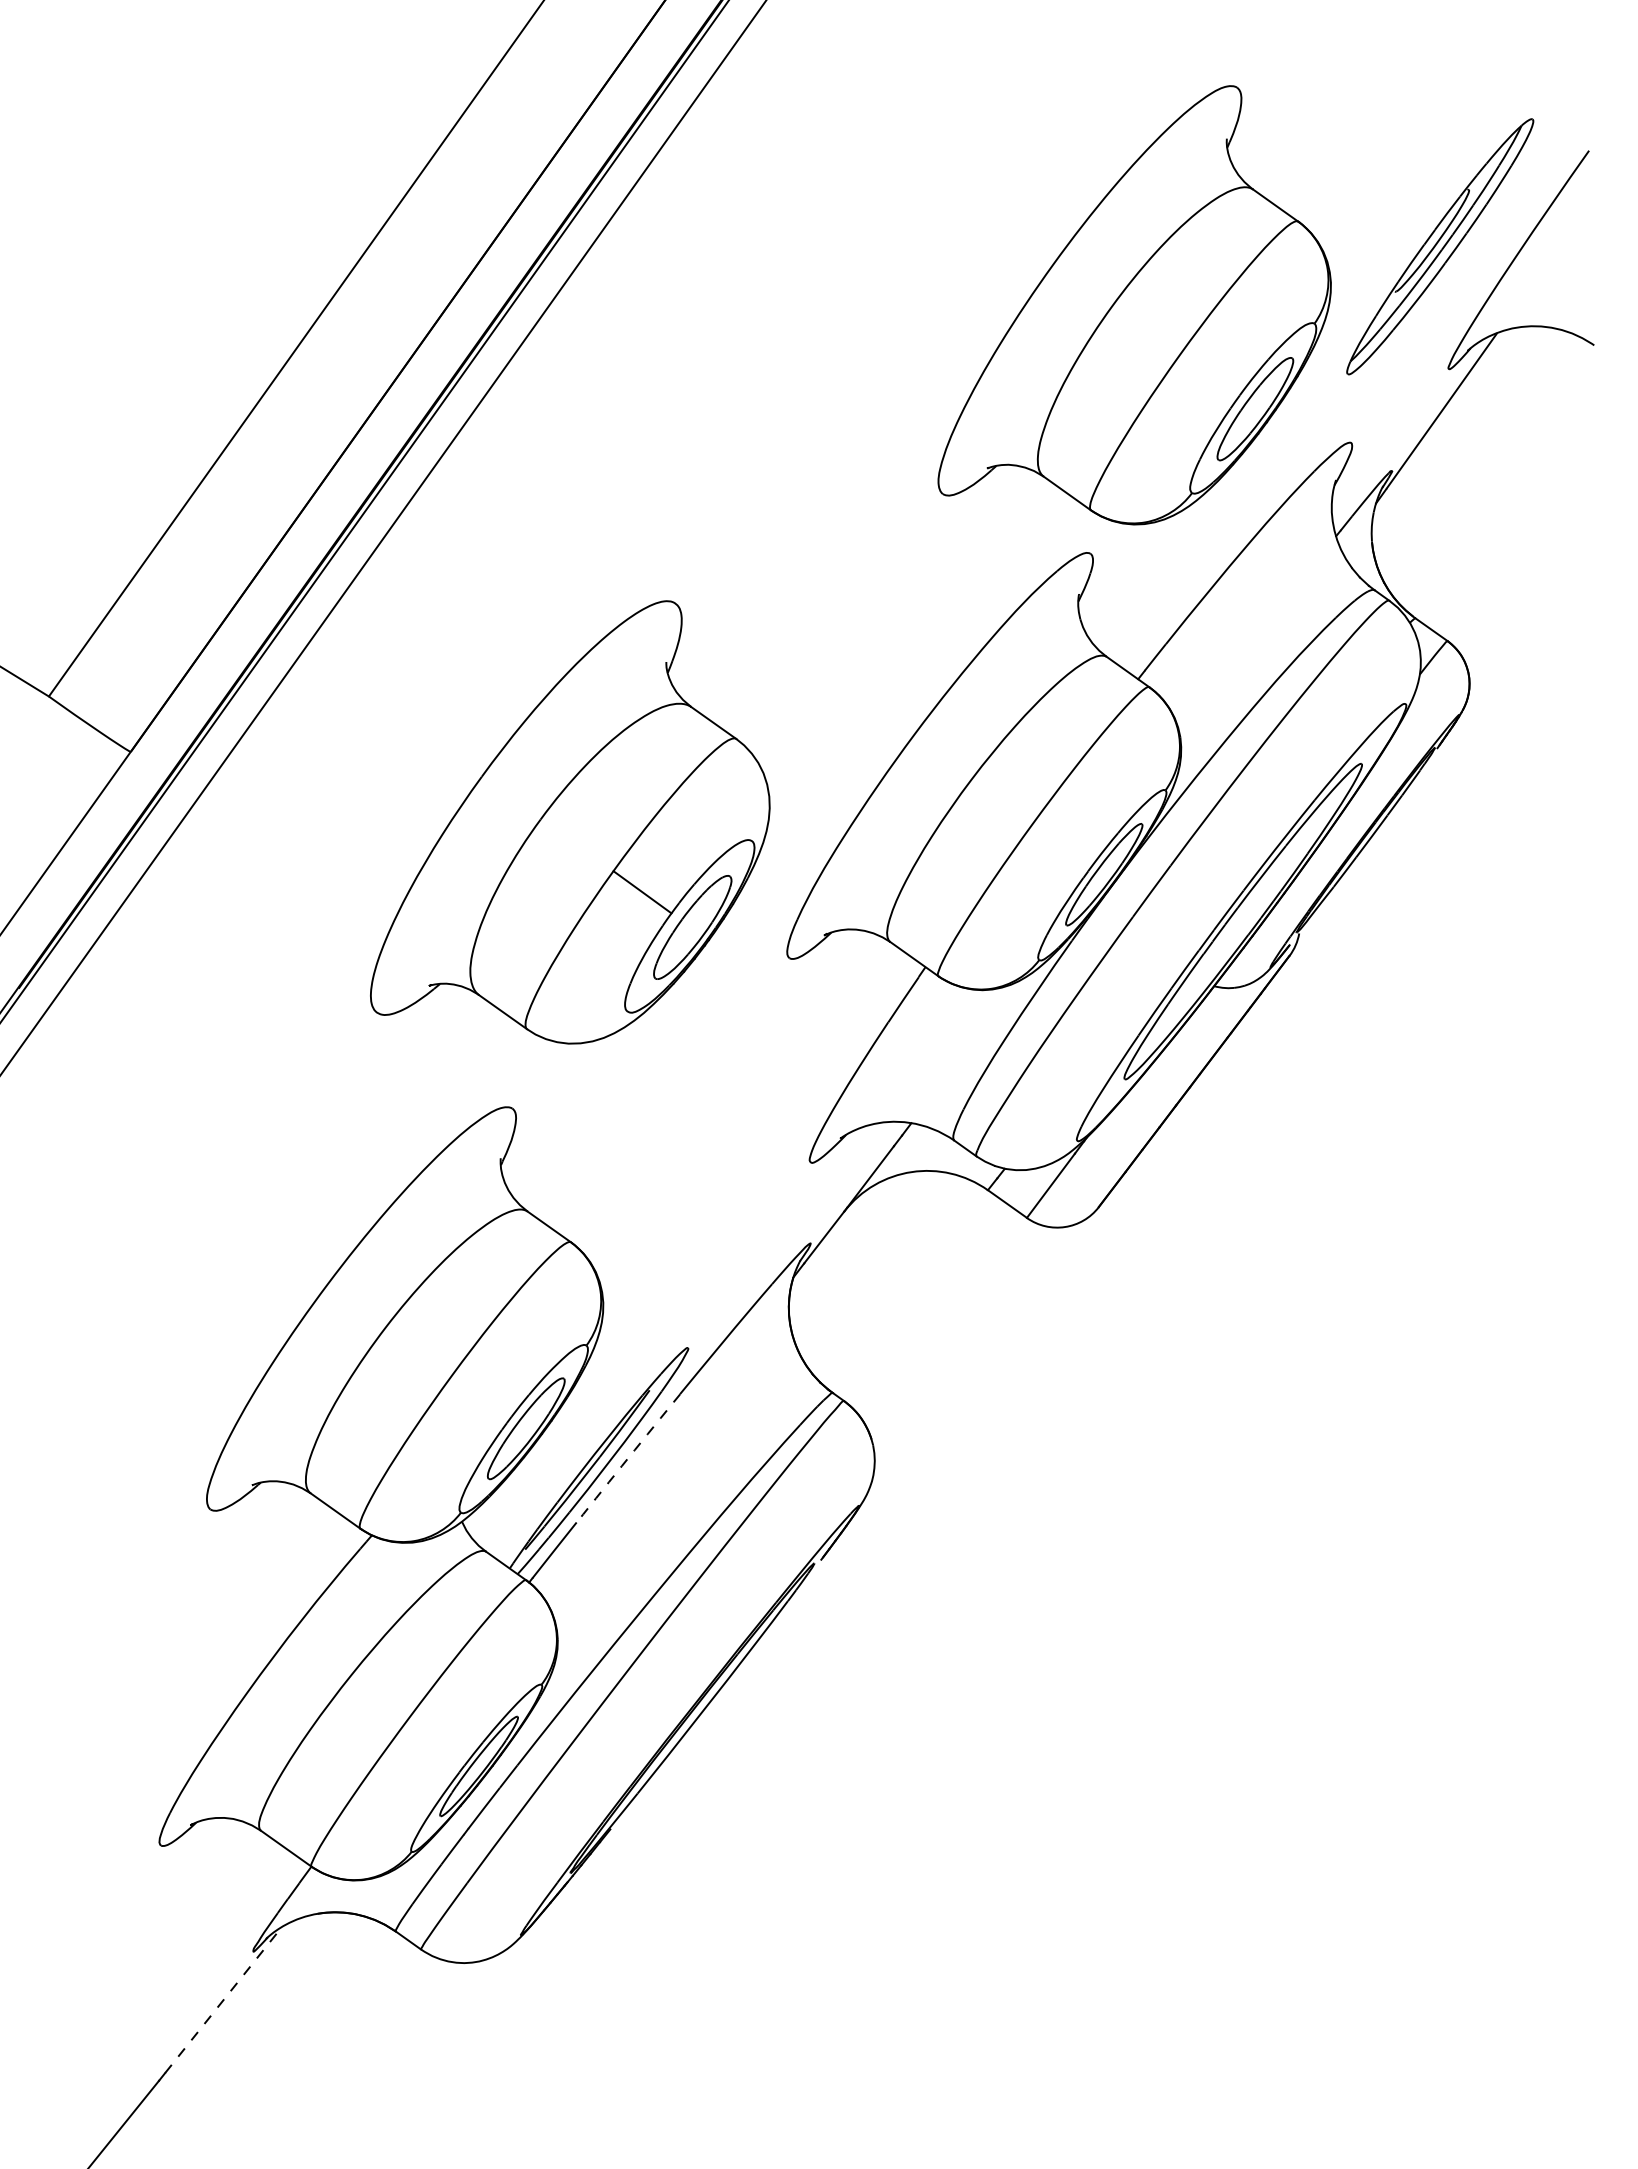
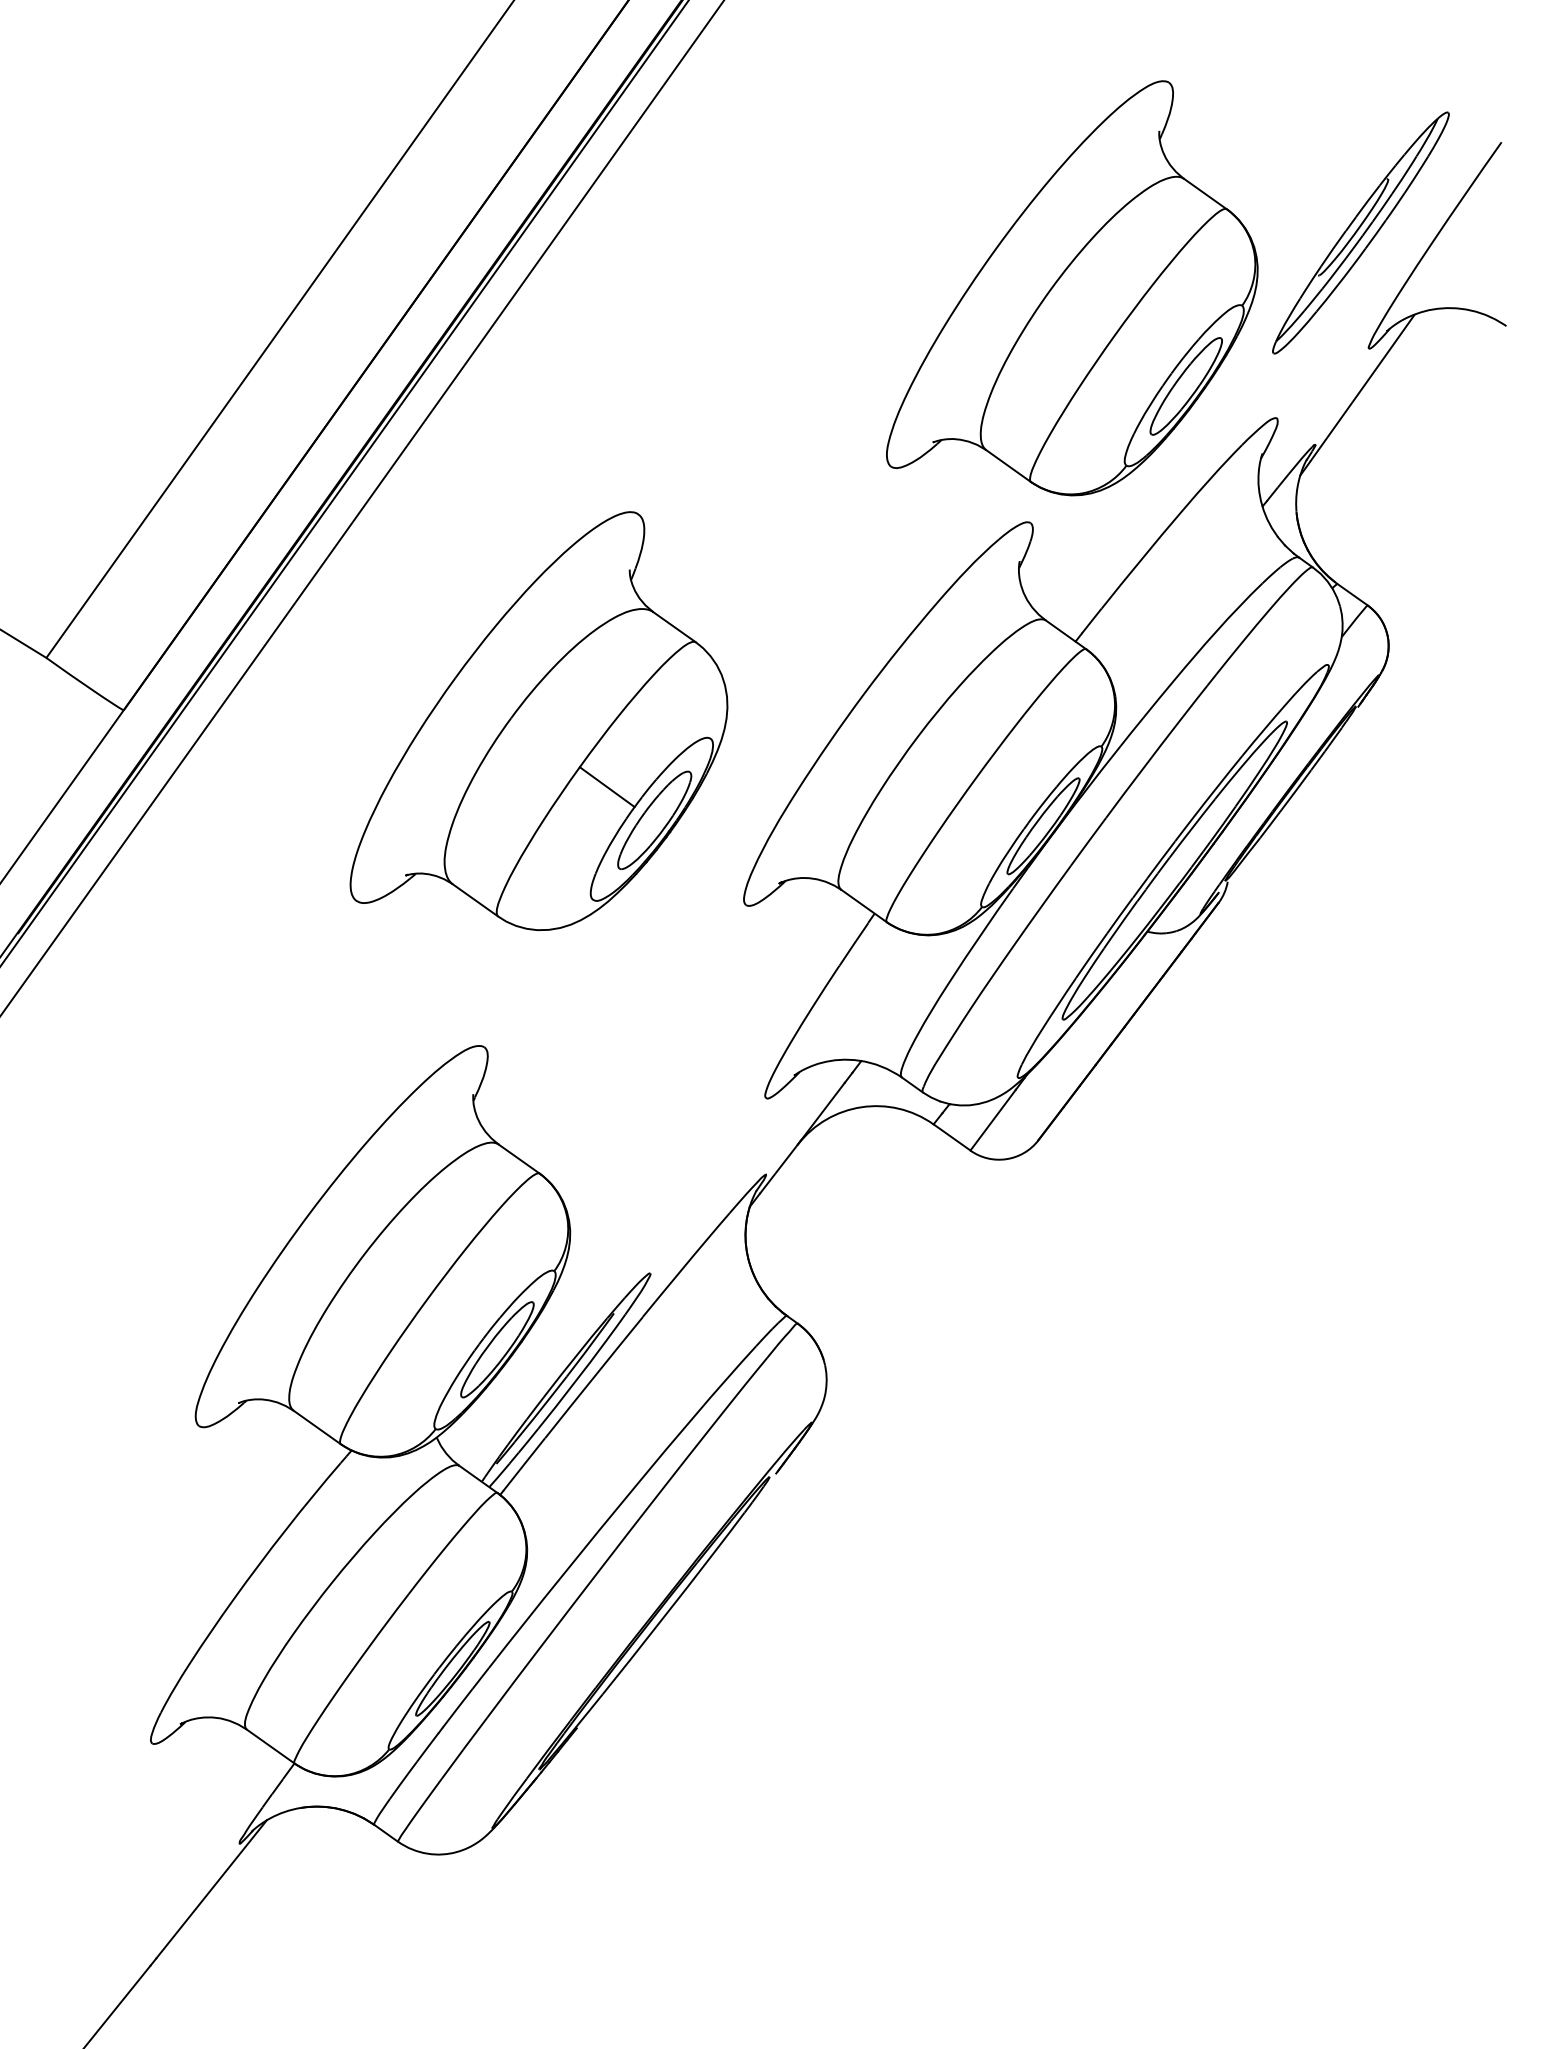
part: (570, 822) -> (539, 721), moved
arc: (628, 1458) -> (594, 1377), dashed -> solid
line: (223, 1999) -> (211, 1888), dashed -> solid

